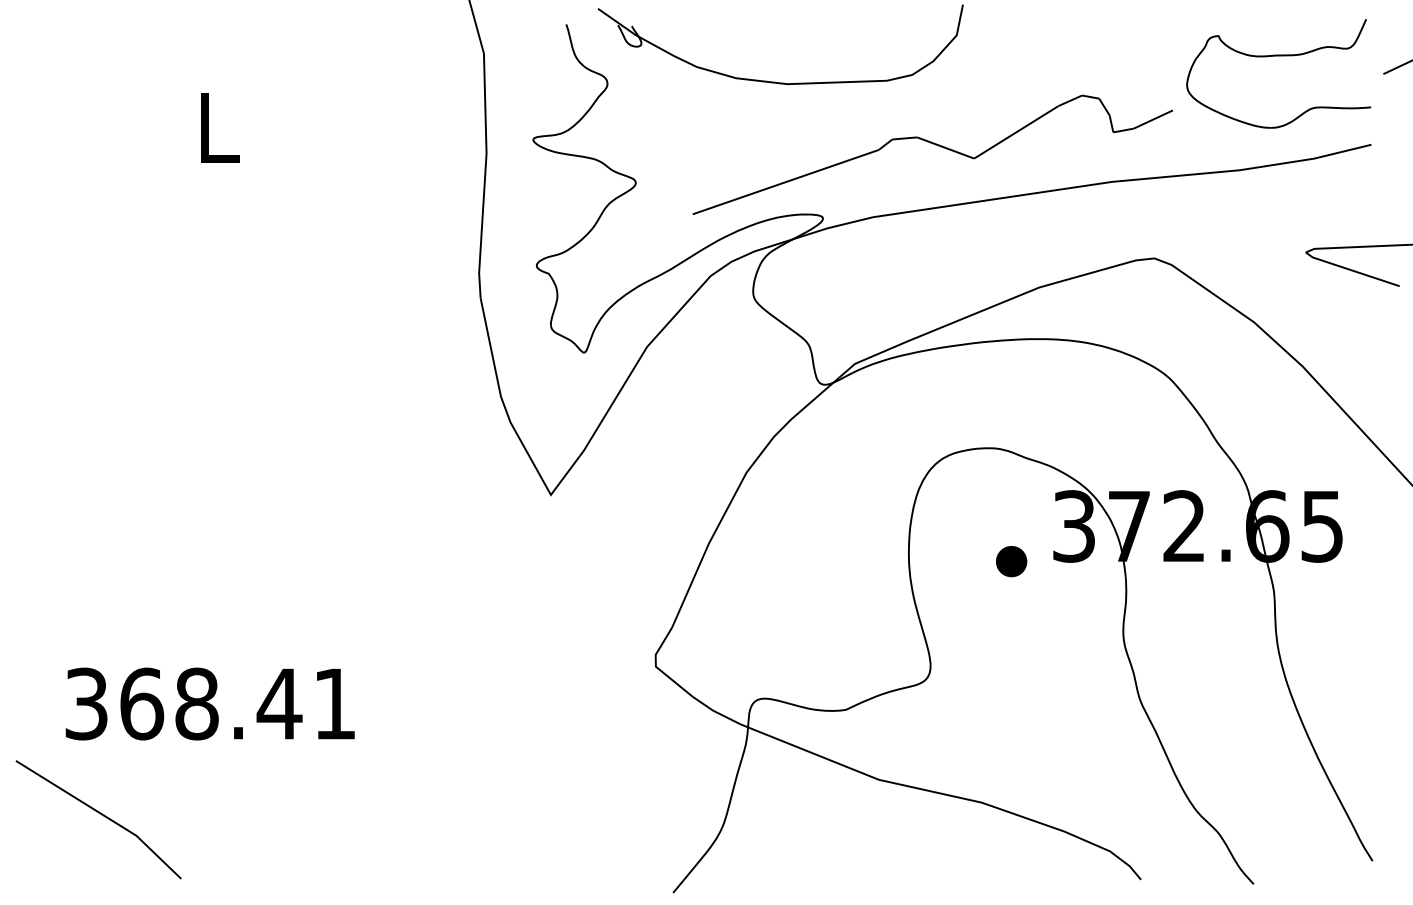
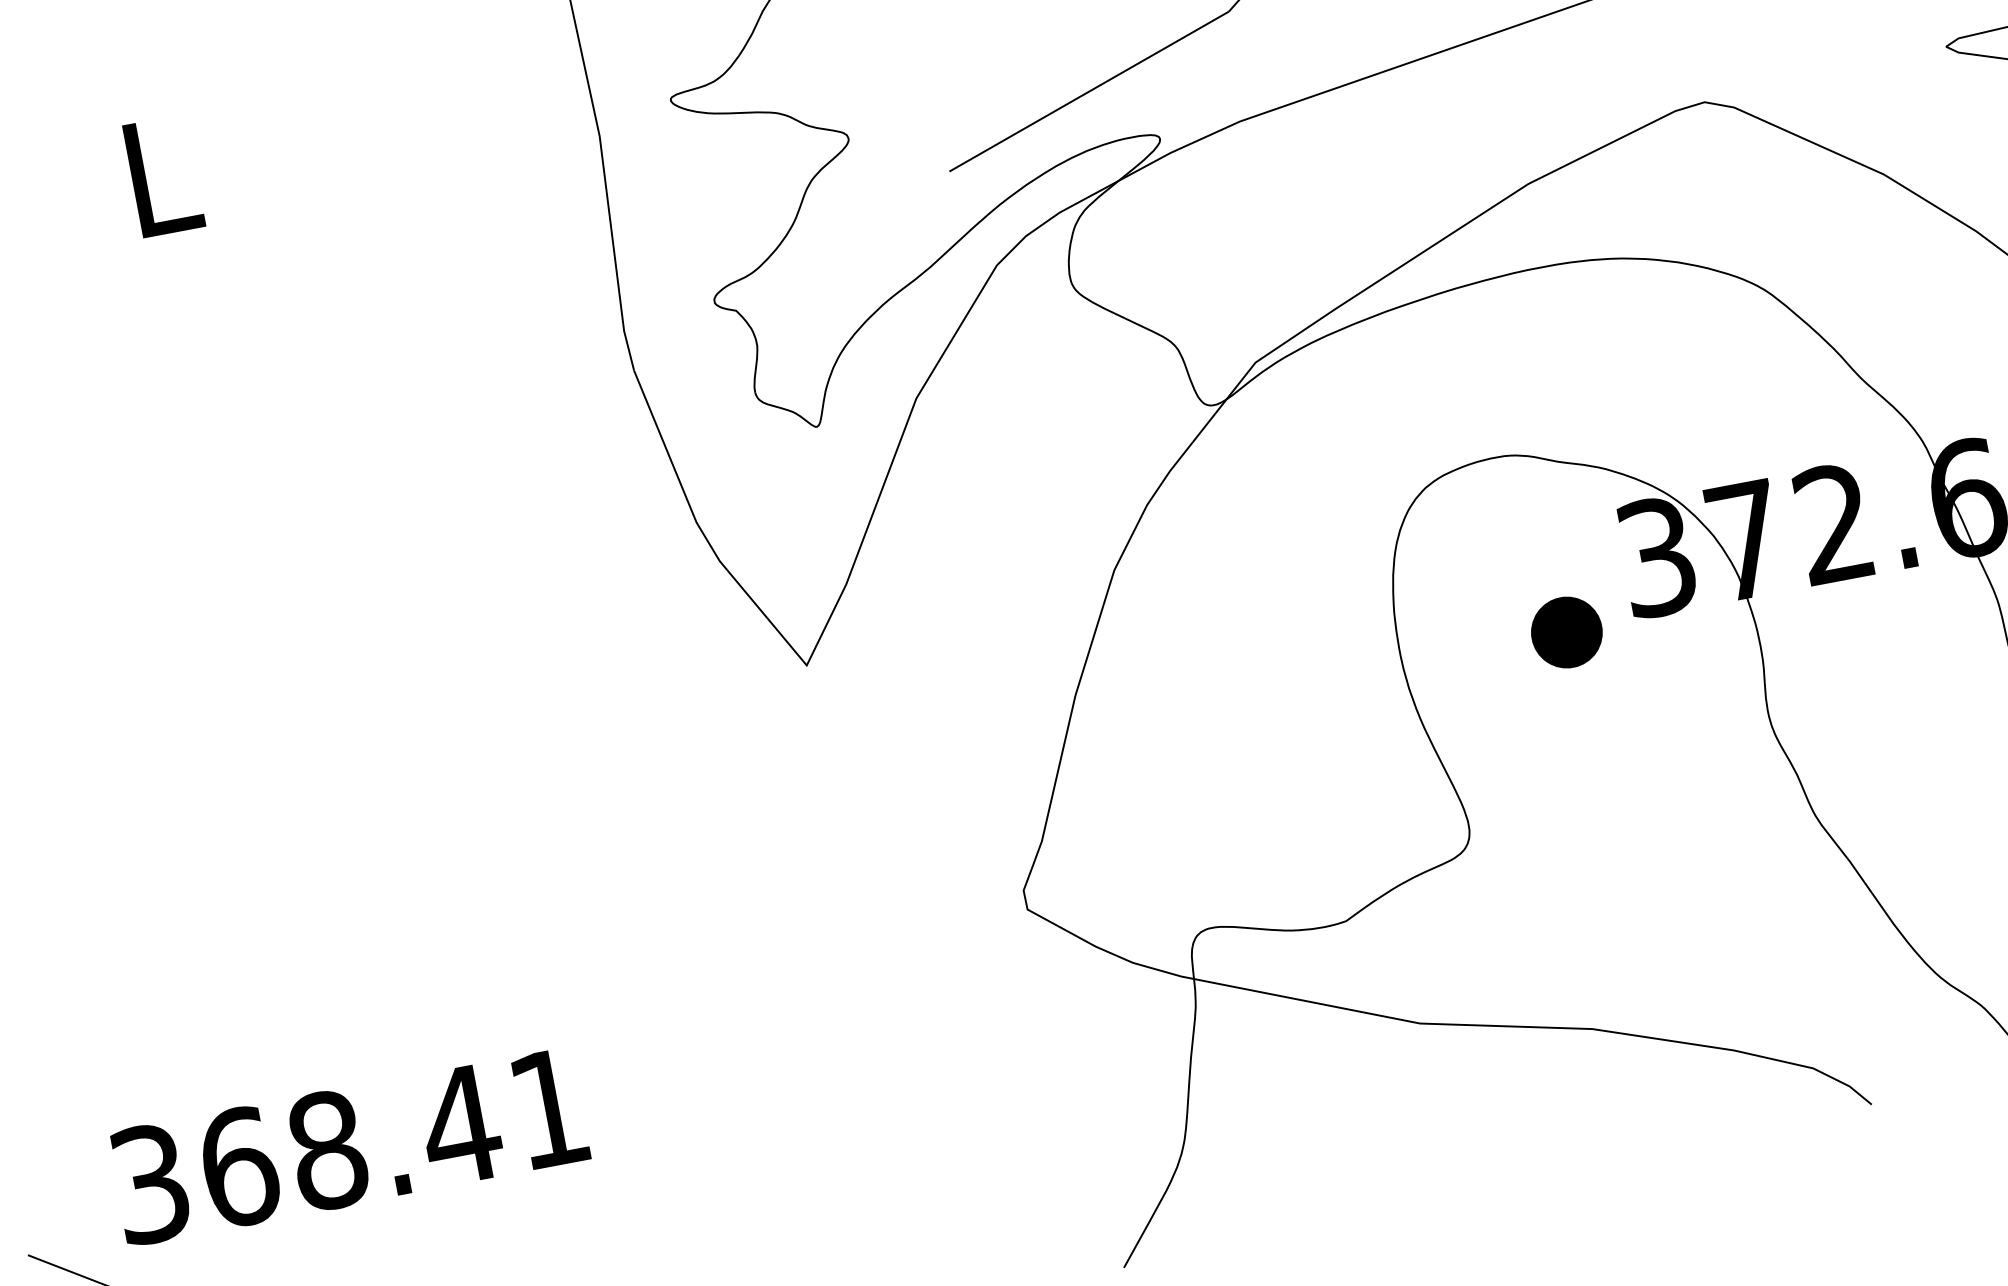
part: (1011, 561) -> (1566, 632), size x1.4
text: (209, 703) -> (347, 1145), moved

